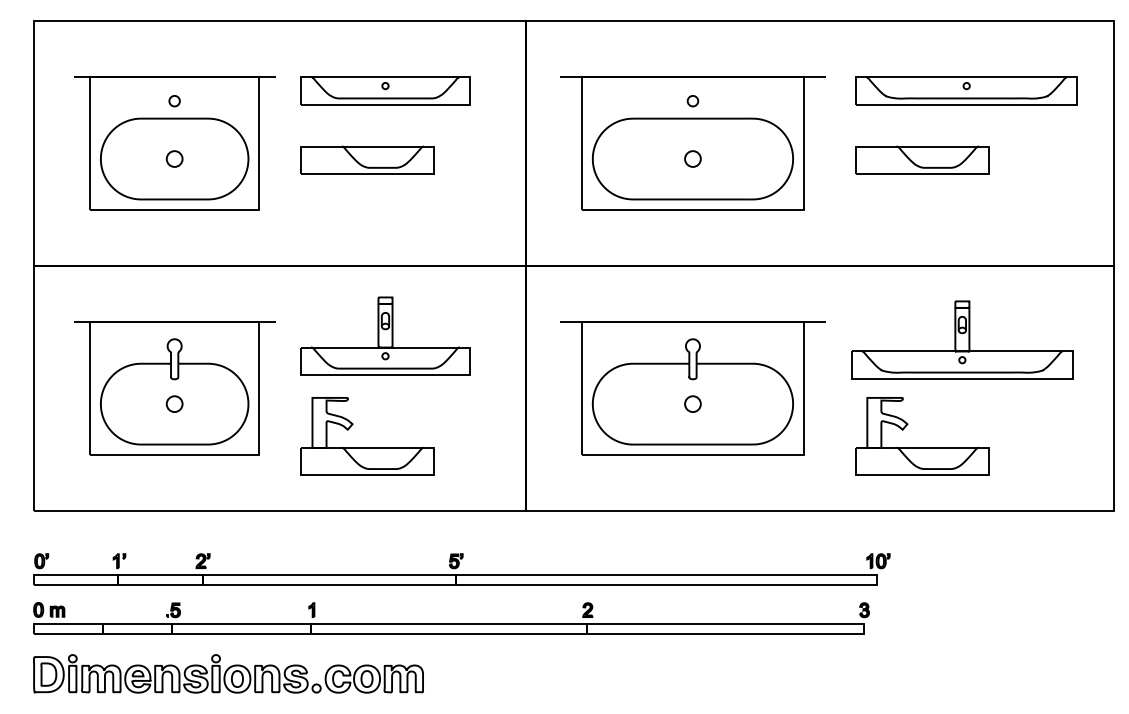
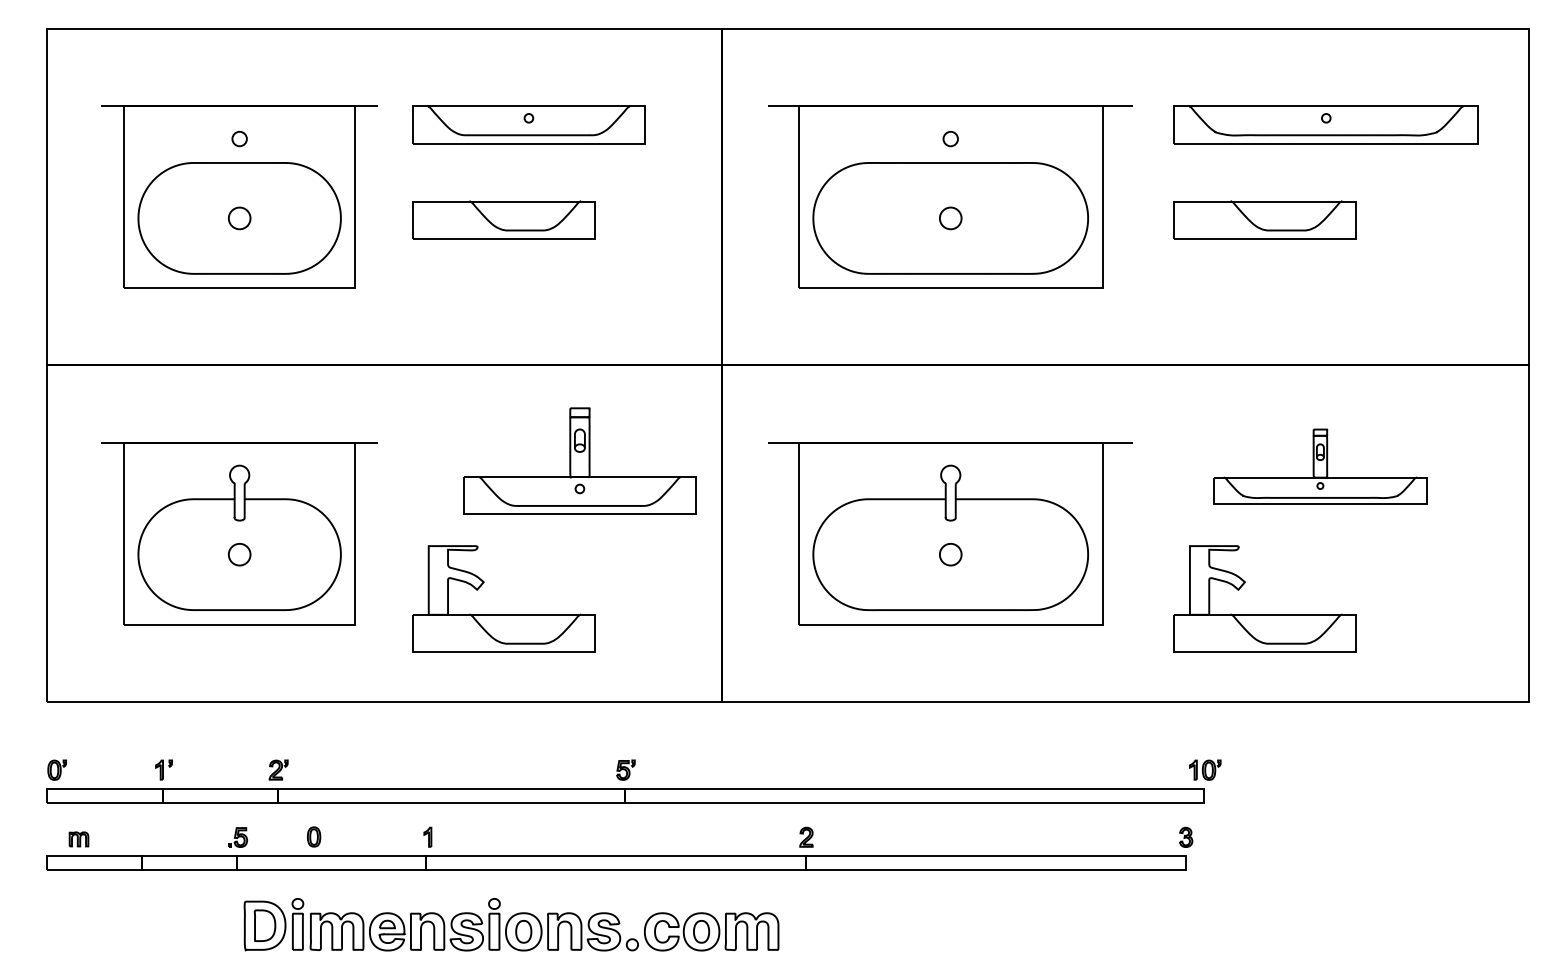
part: (385, 335) -> (579, 460), moved
part: (962, 339) -> (1320, 466), size x0.7
part: (38, 609) -> (314, 836), moved
part: (228, 673) -> (511, 924), moved

